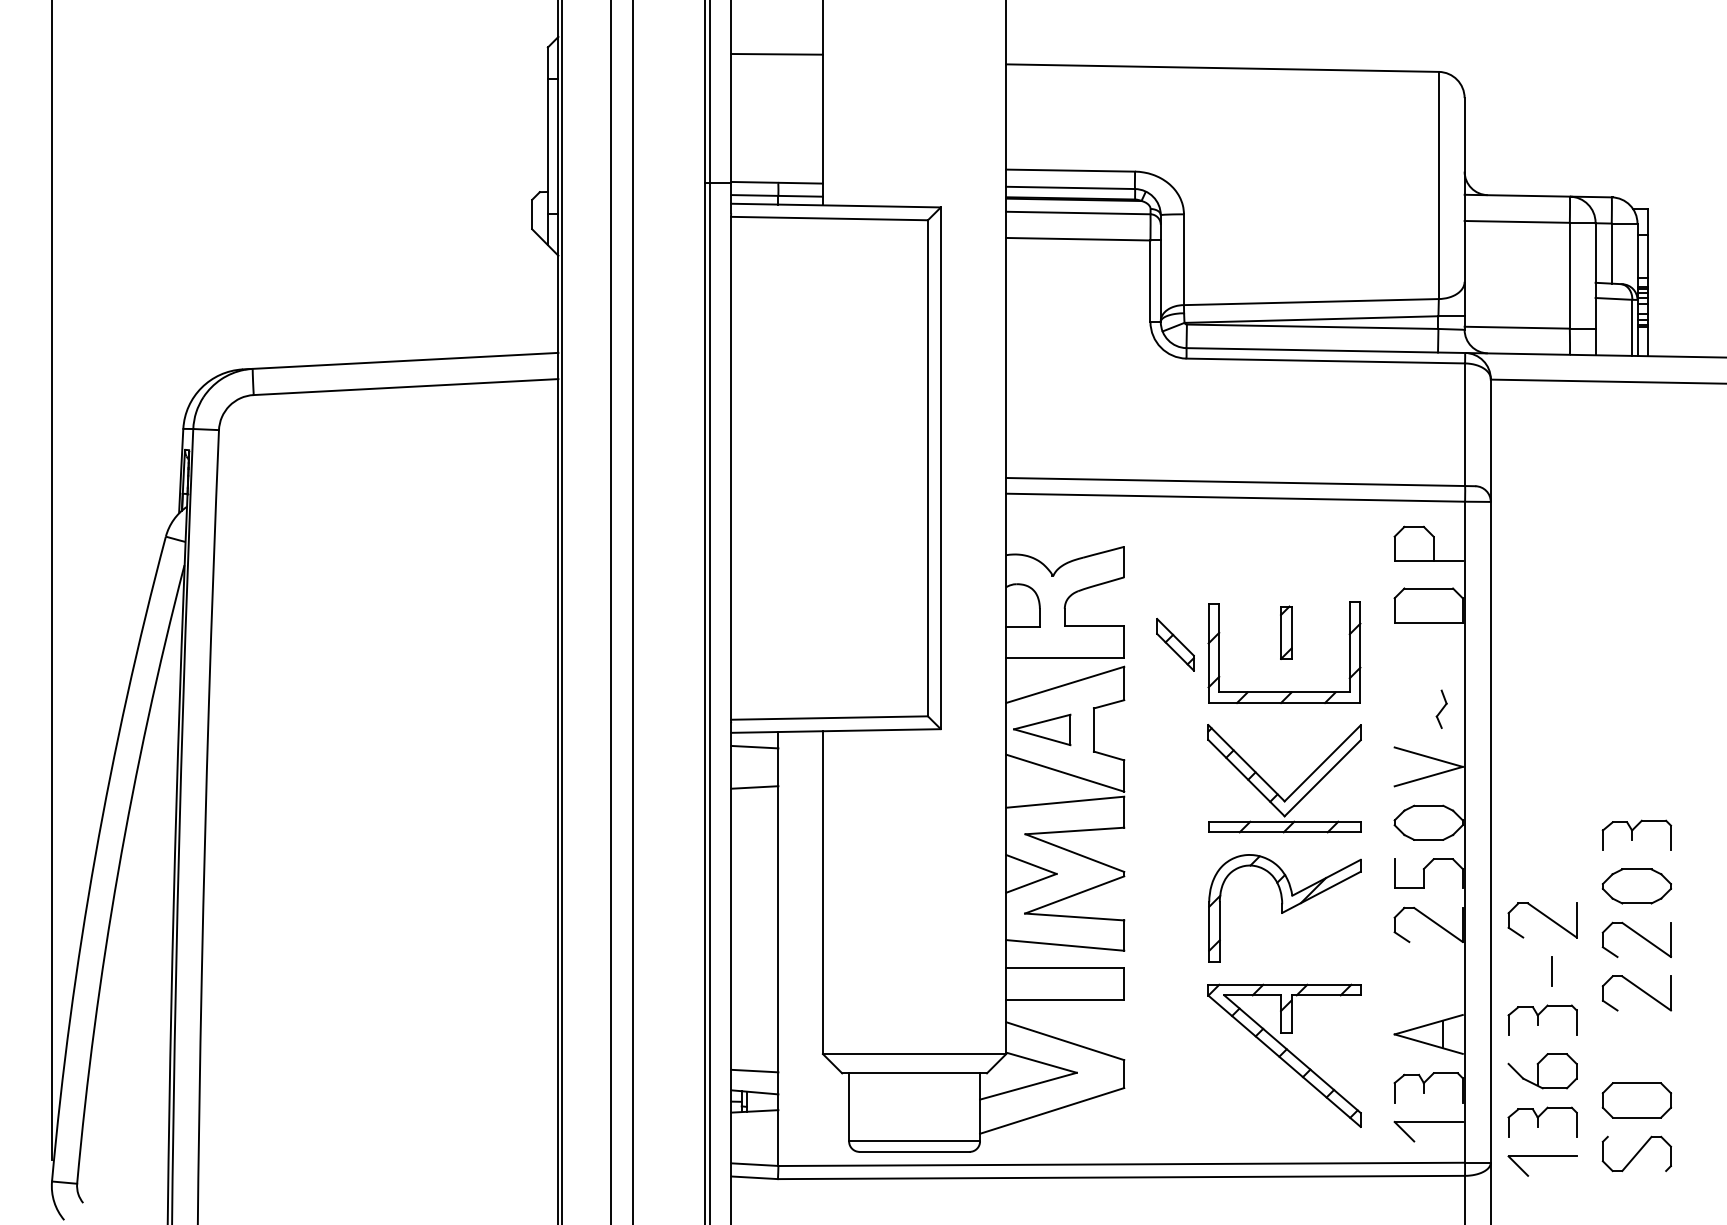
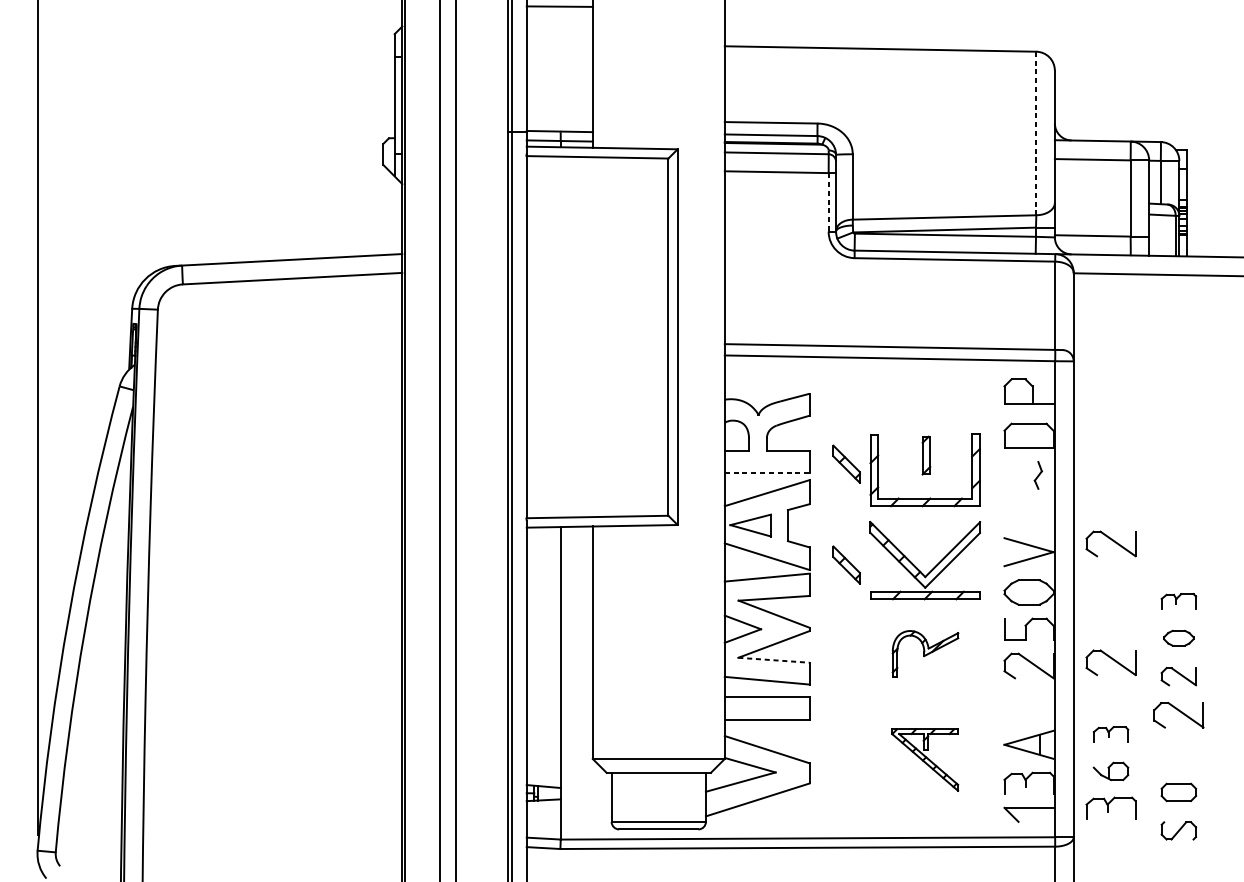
line: (776, 54) -> (559, 6), moved
line: (1438, 185) -> (1036, 133), solid -> dashed
line: (1150, 281) -> (828, 202), solid -> dashed
line: (1065, 657) -> (767, 473), solid -> dashed
part: (1441, 708) -> (1038, 474), moved
line: (754, 746) -> (543, 537), removed
part: (1542, 755) -> (1110, 543), added
part: (1175, 784) -> (846, 564), added
line: (754, 787) -> (543, 567), removed
part: (1636, 834) -> (1178, 600), size x0.7
part: (1636, 886) -> (1178, 638), size x0.6
part: (1284, 908) -> (925, 654), size x0.6
line: (1074, 917) -> (773, 660), solid -> dashed
part: (1636, 939) -> (1178, 676), size x0.7
line: (1552, 971) -> (1118, 699), removed
part: (1542, 1019) -> (1110, 734), size x0.7
part: (1284, 1055) -> (925, 760), size x0.6
line: (754, 1070) -> (543, 770), removed
part: (1542, 1071) -> (1110, 771), size x0.7
part: (1636, 1100) -> (1178, 792), size x0.7
part: (1636, 1153) -> (1178, 830), size x0.7
part: (1542, 1156) -> (1110, 832), removed

